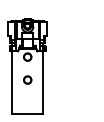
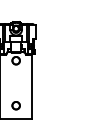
part: (27, 79) -> (15, 105), moved

